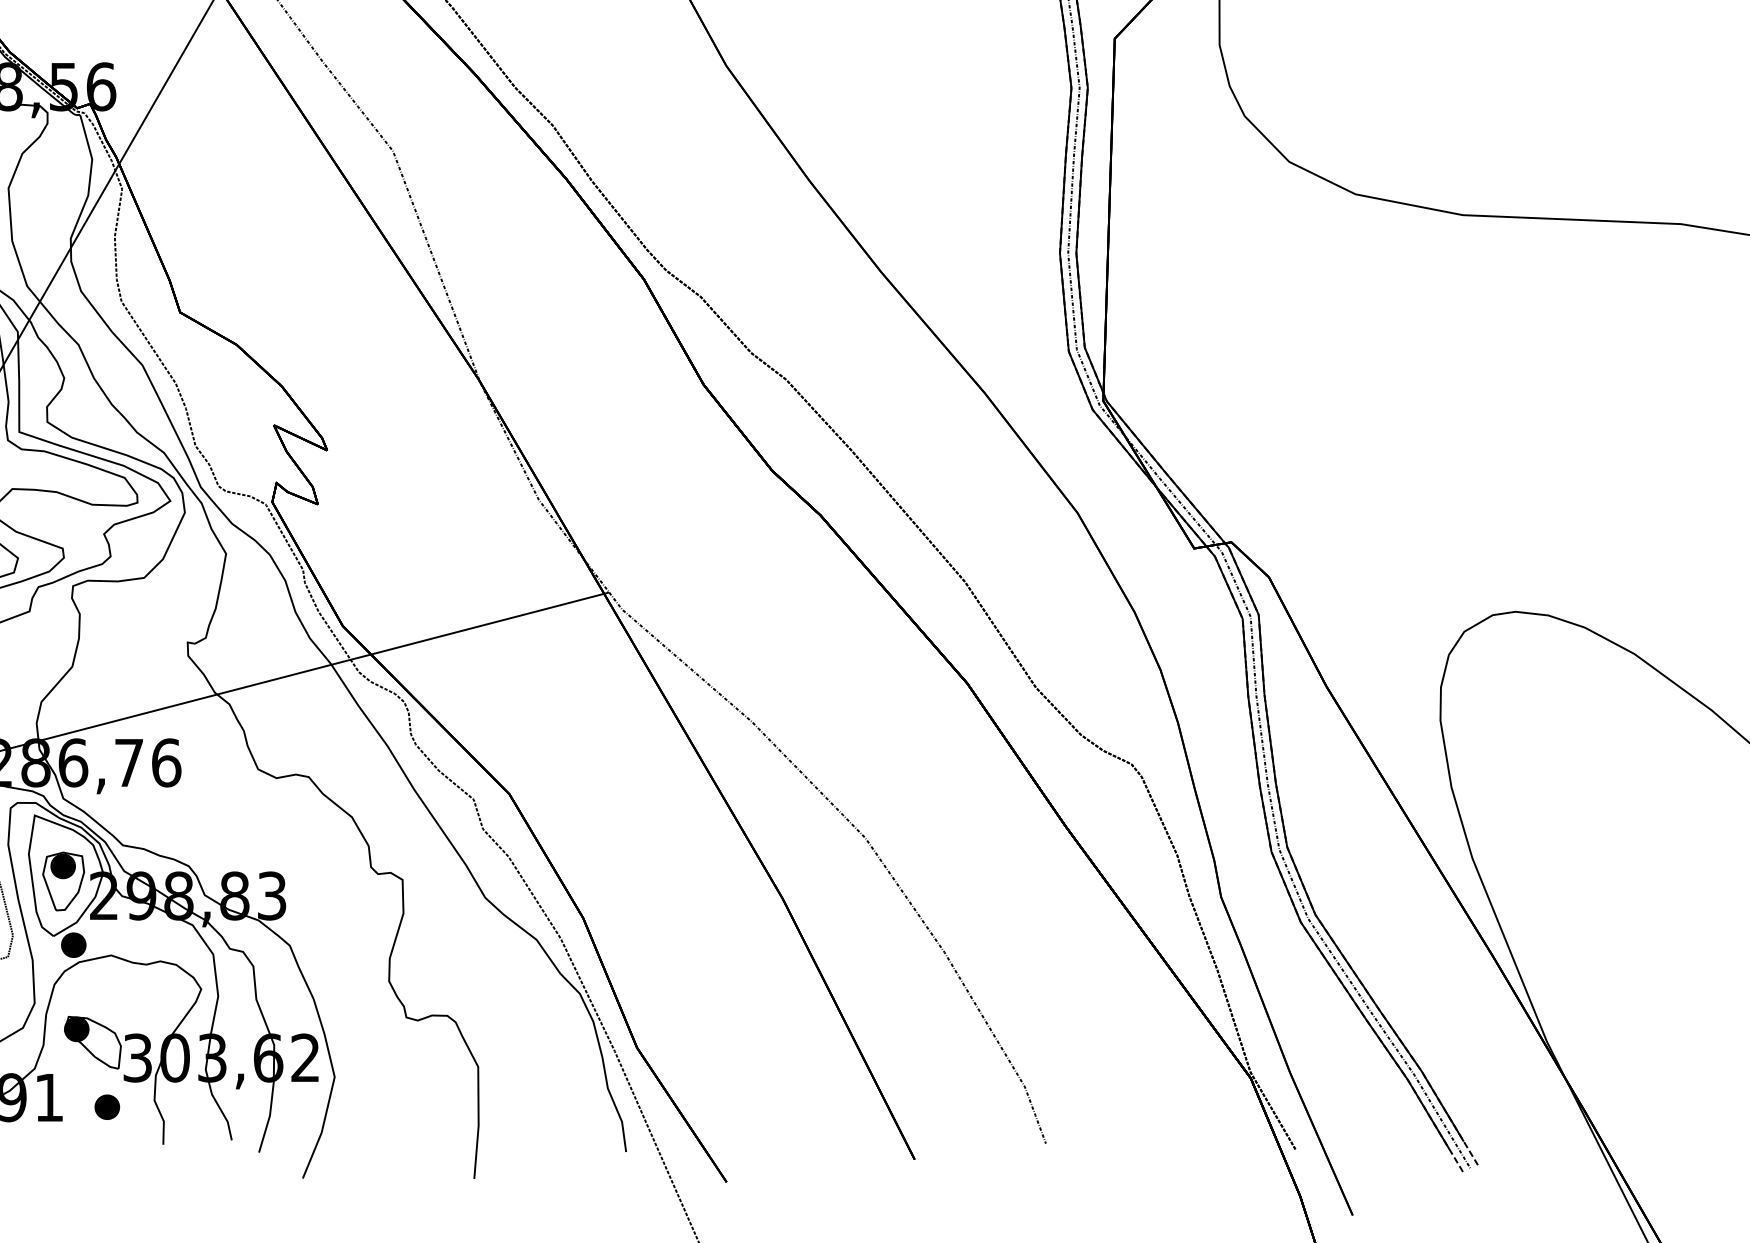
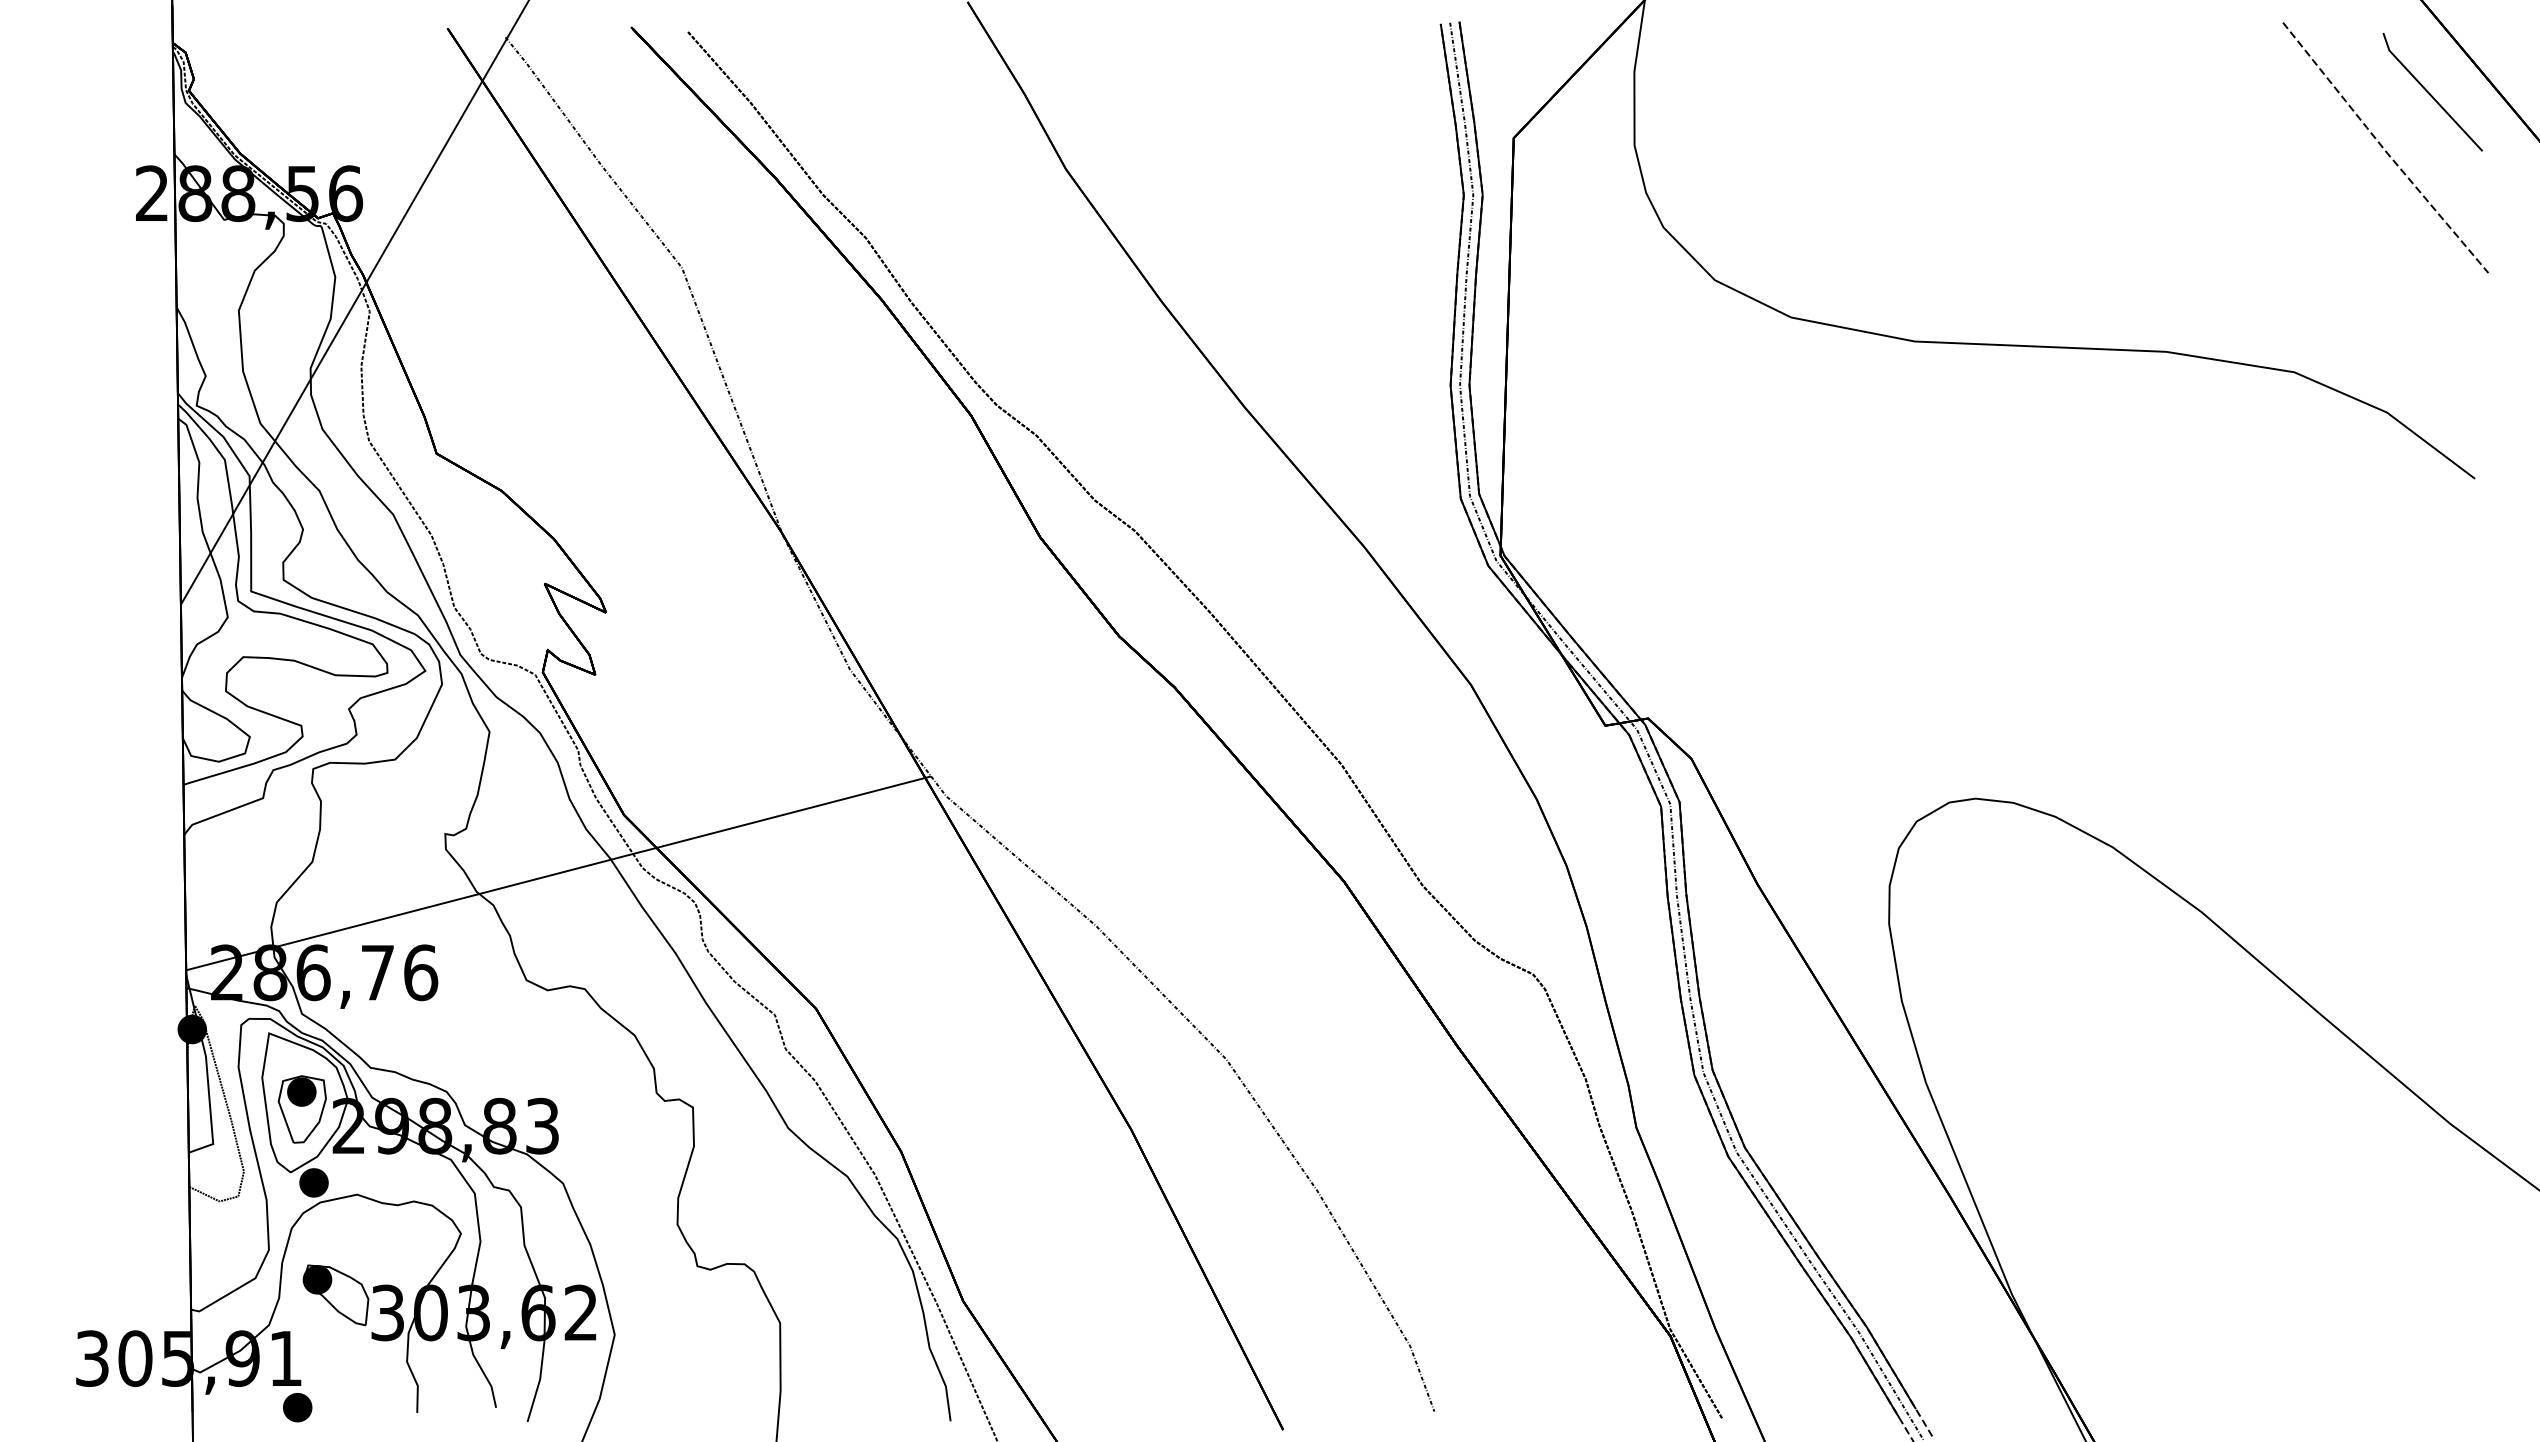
part: (107, 1107) -> (297, 1407), moved

